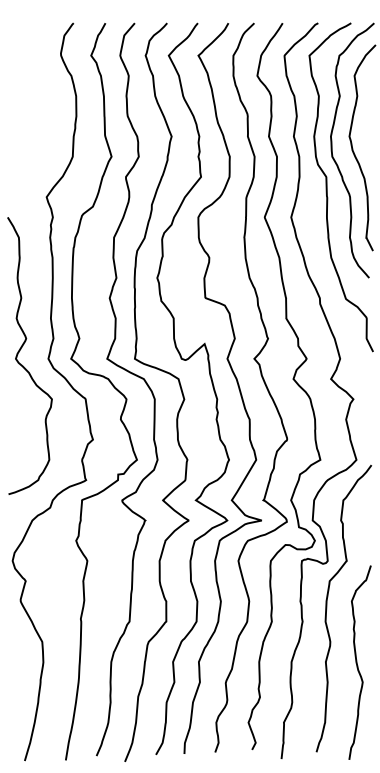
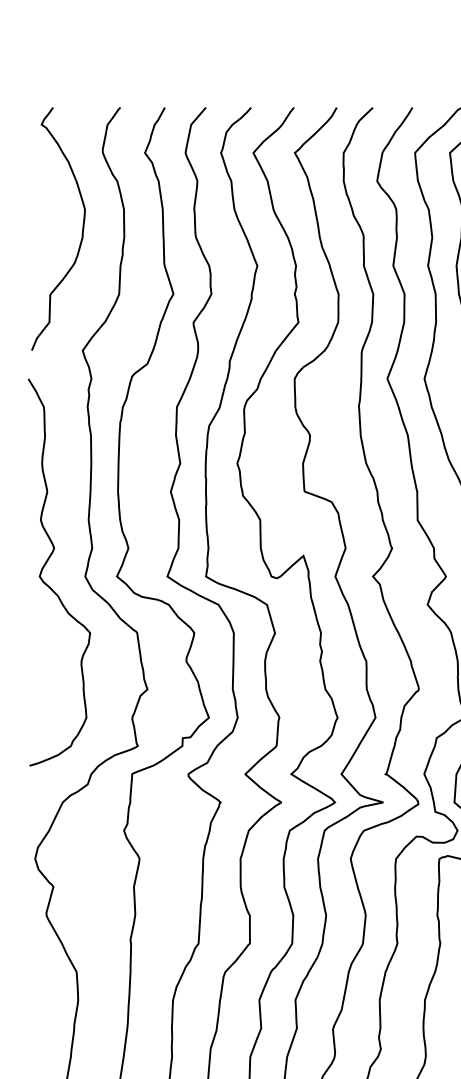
curve: (45, 112) -> (81, 232), added

